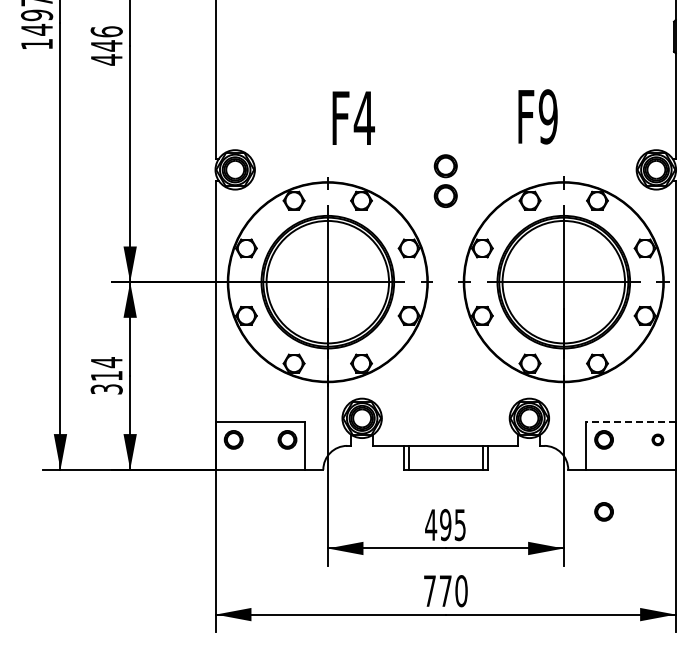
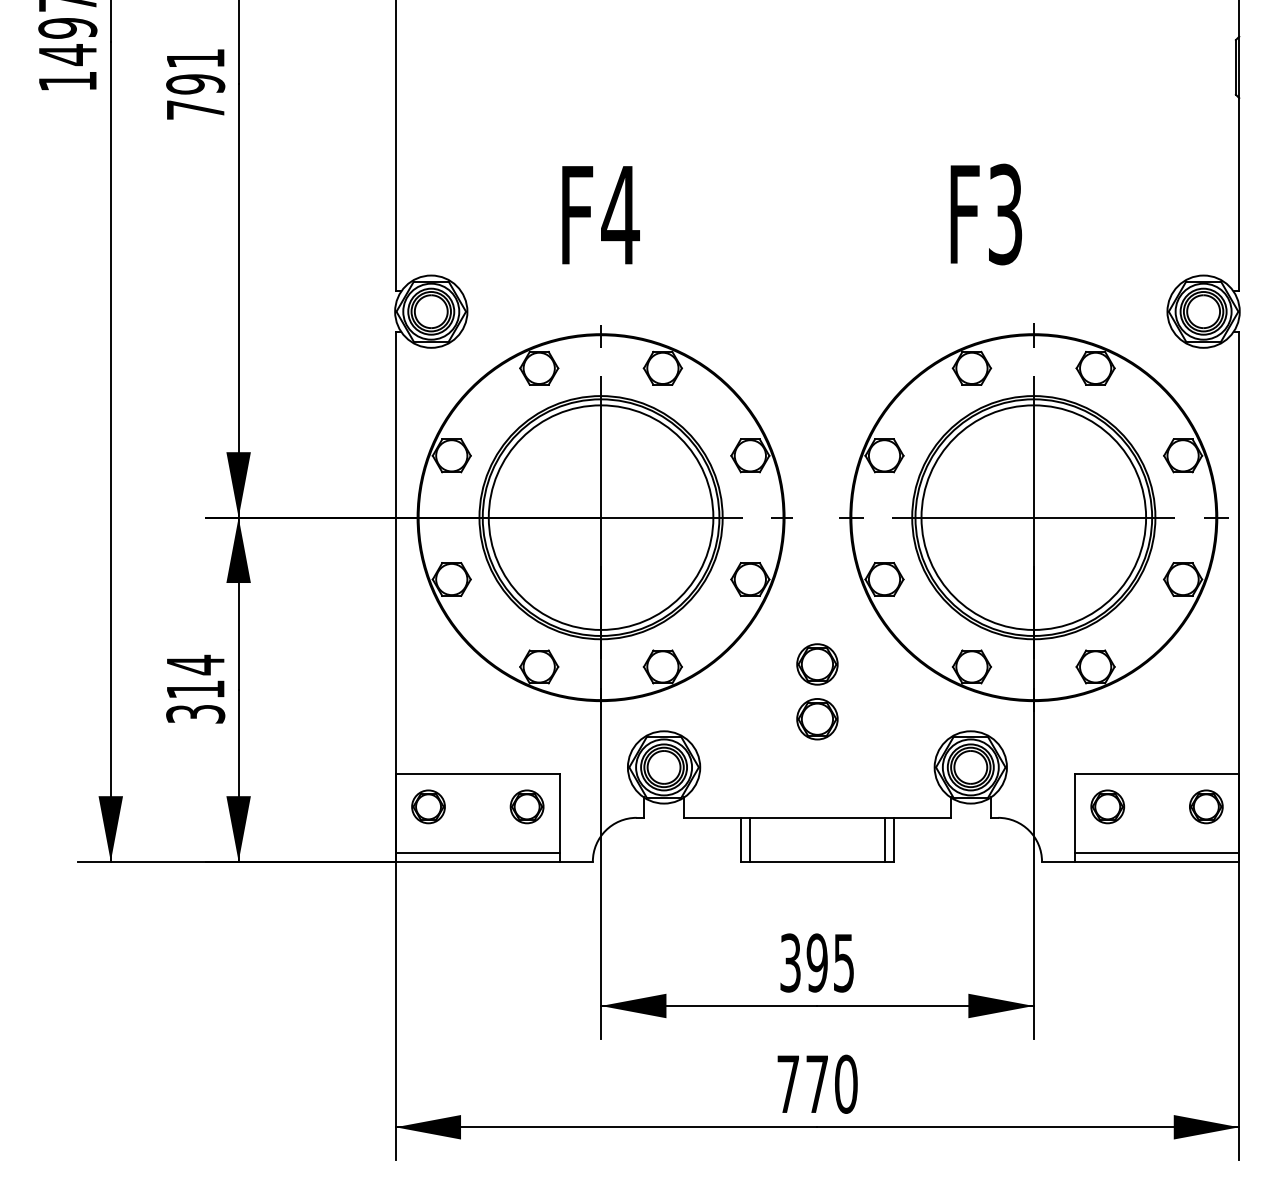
text: (106, 45) -> (195, 83), 446 -> 791
text: (547, 116) -> (1003, 213), F9 -> F3
text: (353, 117) -> (600, 213), moved
part: (445, 180) -> (816, 690), moved
line: (630, 421) -> (1156, 773), dashed -> solid
part: (657, 439) -> (1205, 806), size x1.67
line: (260, 464) -> (477, 851), added
line: (630, 464) -> (1156, 851), added
part: (603, 511) -> (1106, 938), removed
text: (431, 525) -> (791, 963), 495 -> 395

